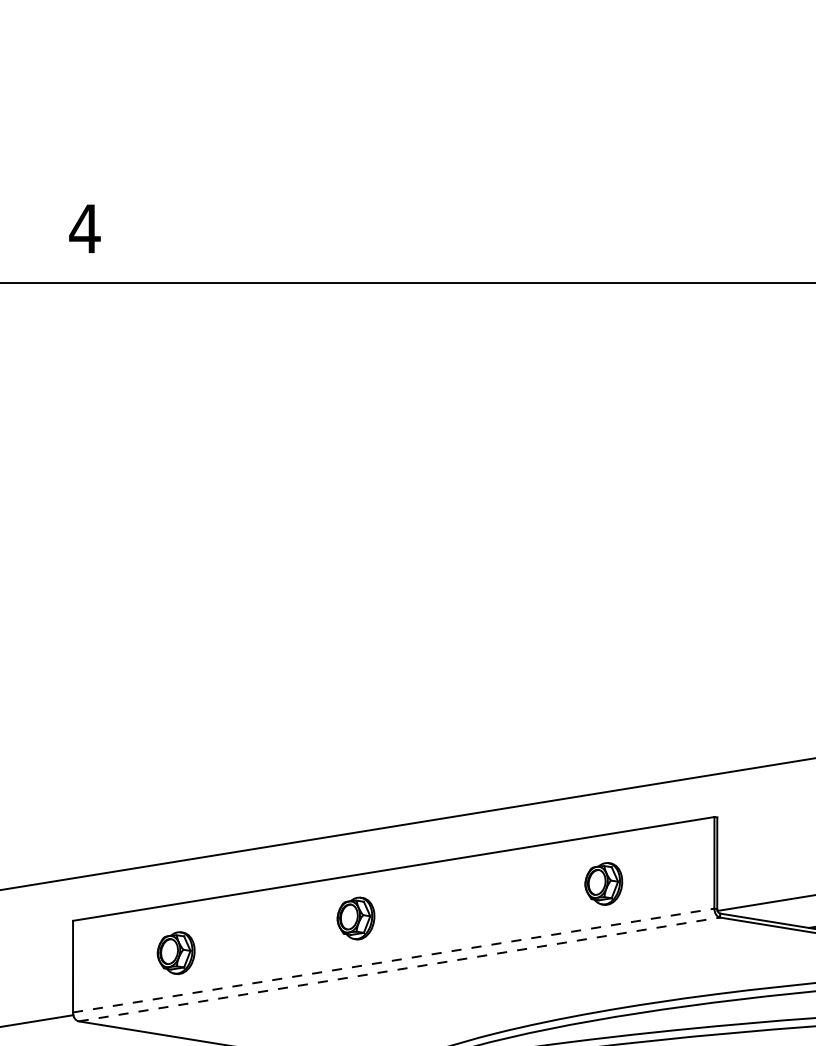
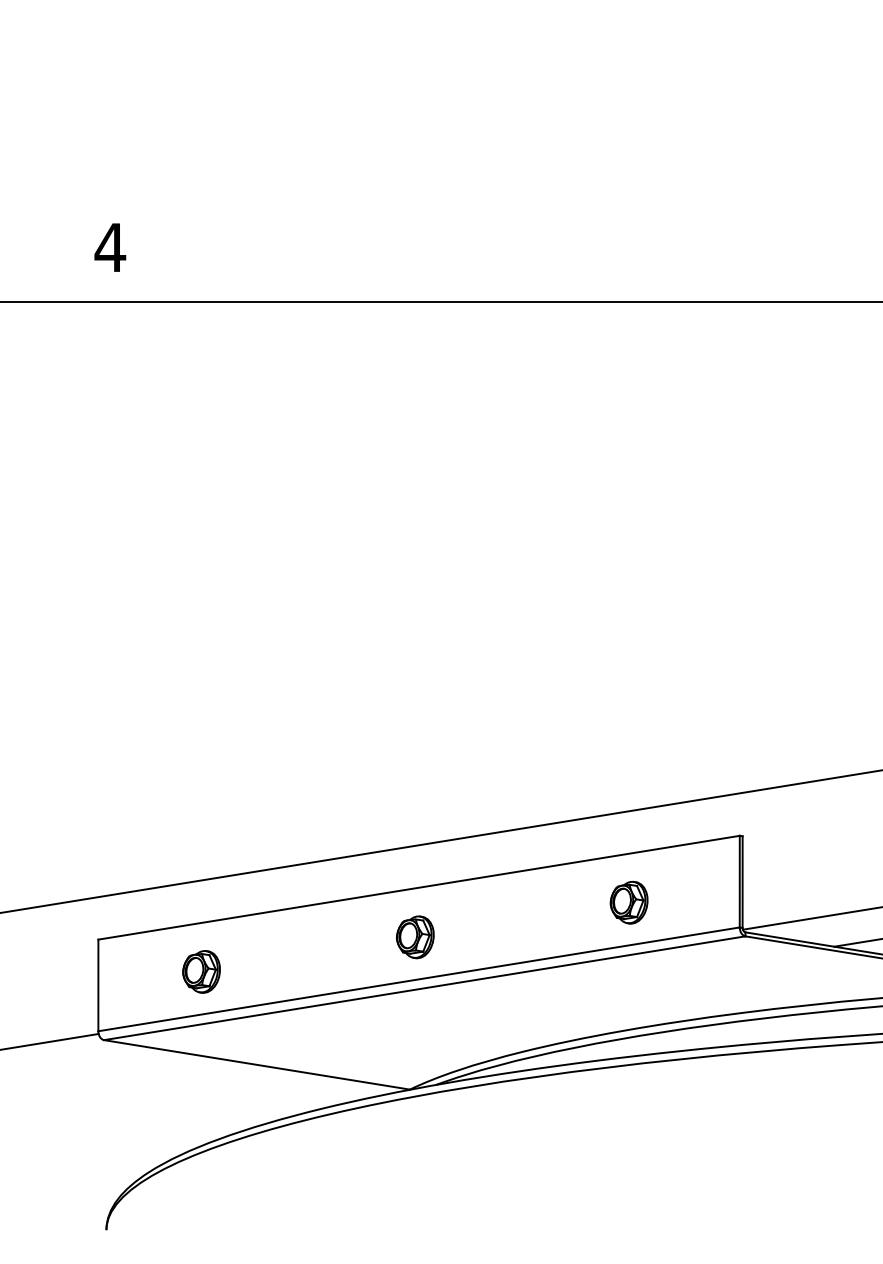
part: (356, 918) -> (415, 937), moved
line: (394, 960) -> (419, 979), dashed -> solid
line: (399, 969) -> (424, 988), dashed -> solid

